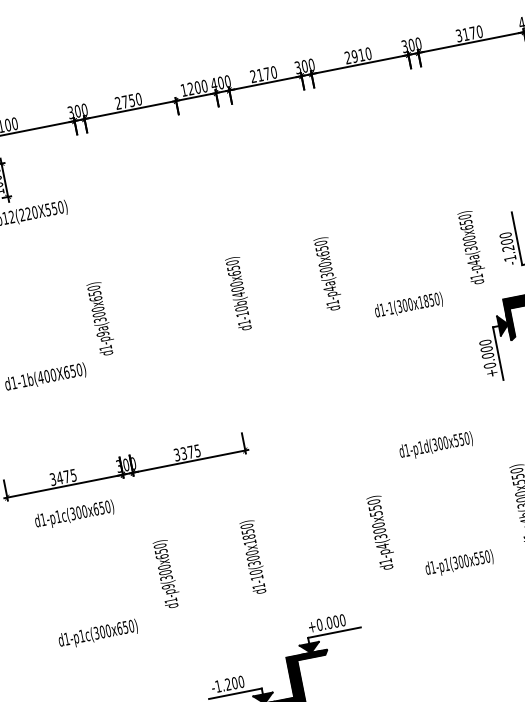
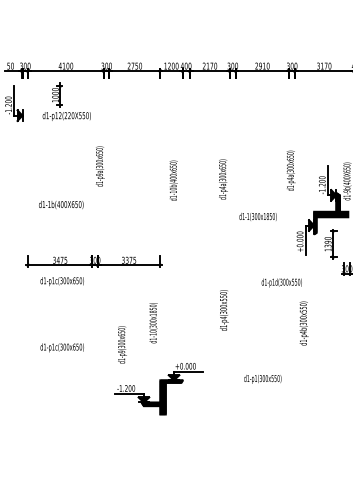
text: (471, 247) -> (290, 170), moved
text: (407, 304) -> (257, 216), moved
text: (101, 318) -> (100, 166), moved
text: (435, 445) -> (281, 282), moved
text: (381, 532) -> (224, 310), moved
text: (458, 564) -> (262, 379), moved
text: (167, 573) -> (122, 344), moved

